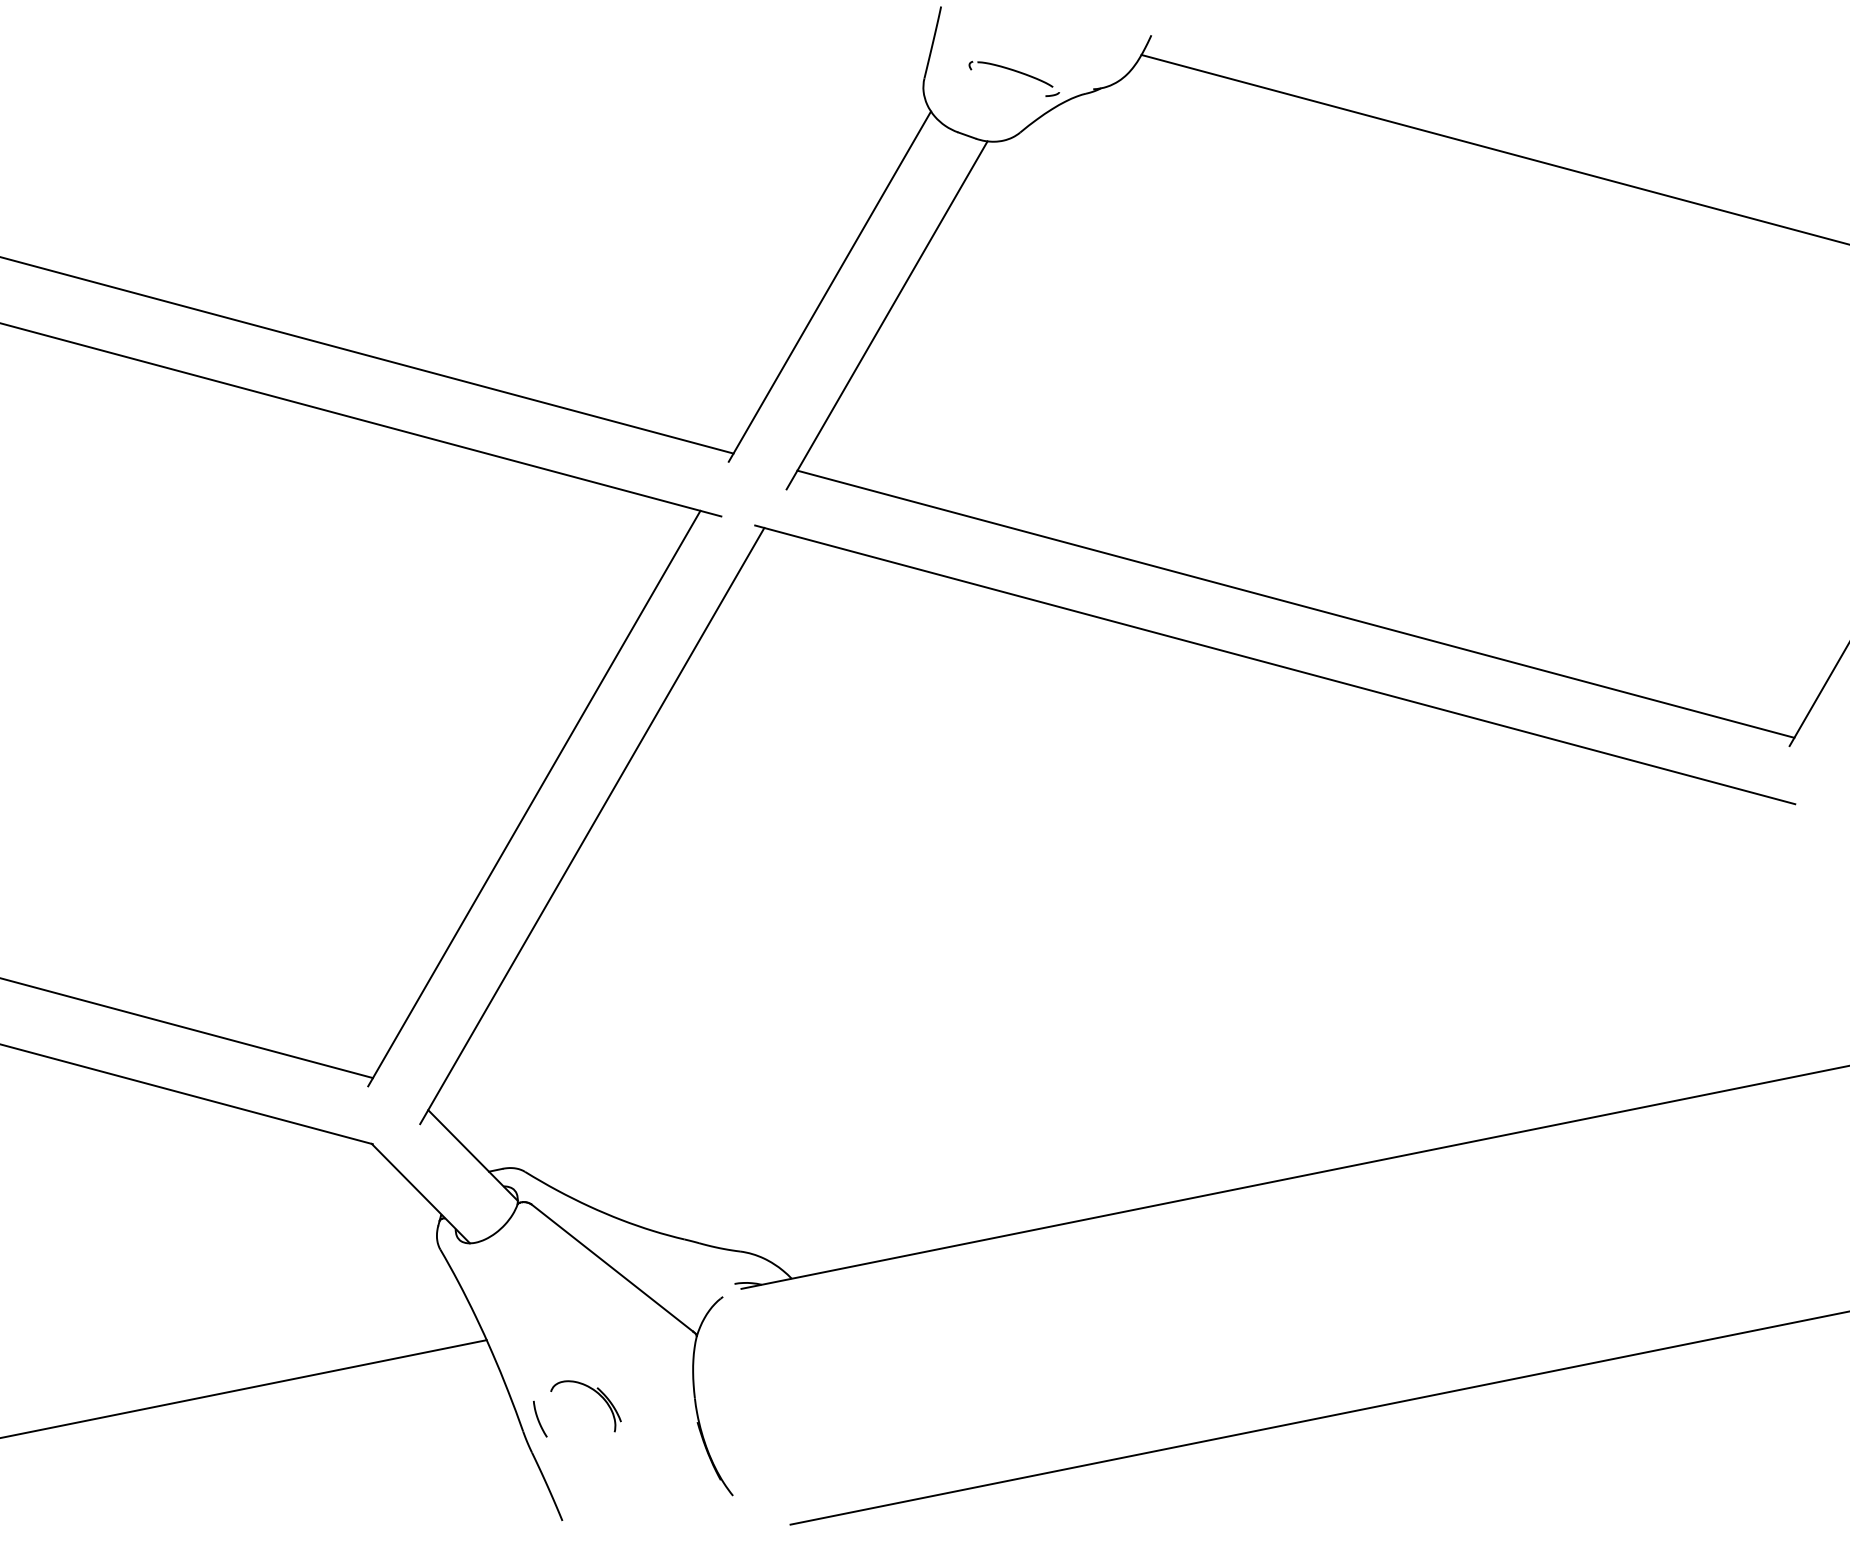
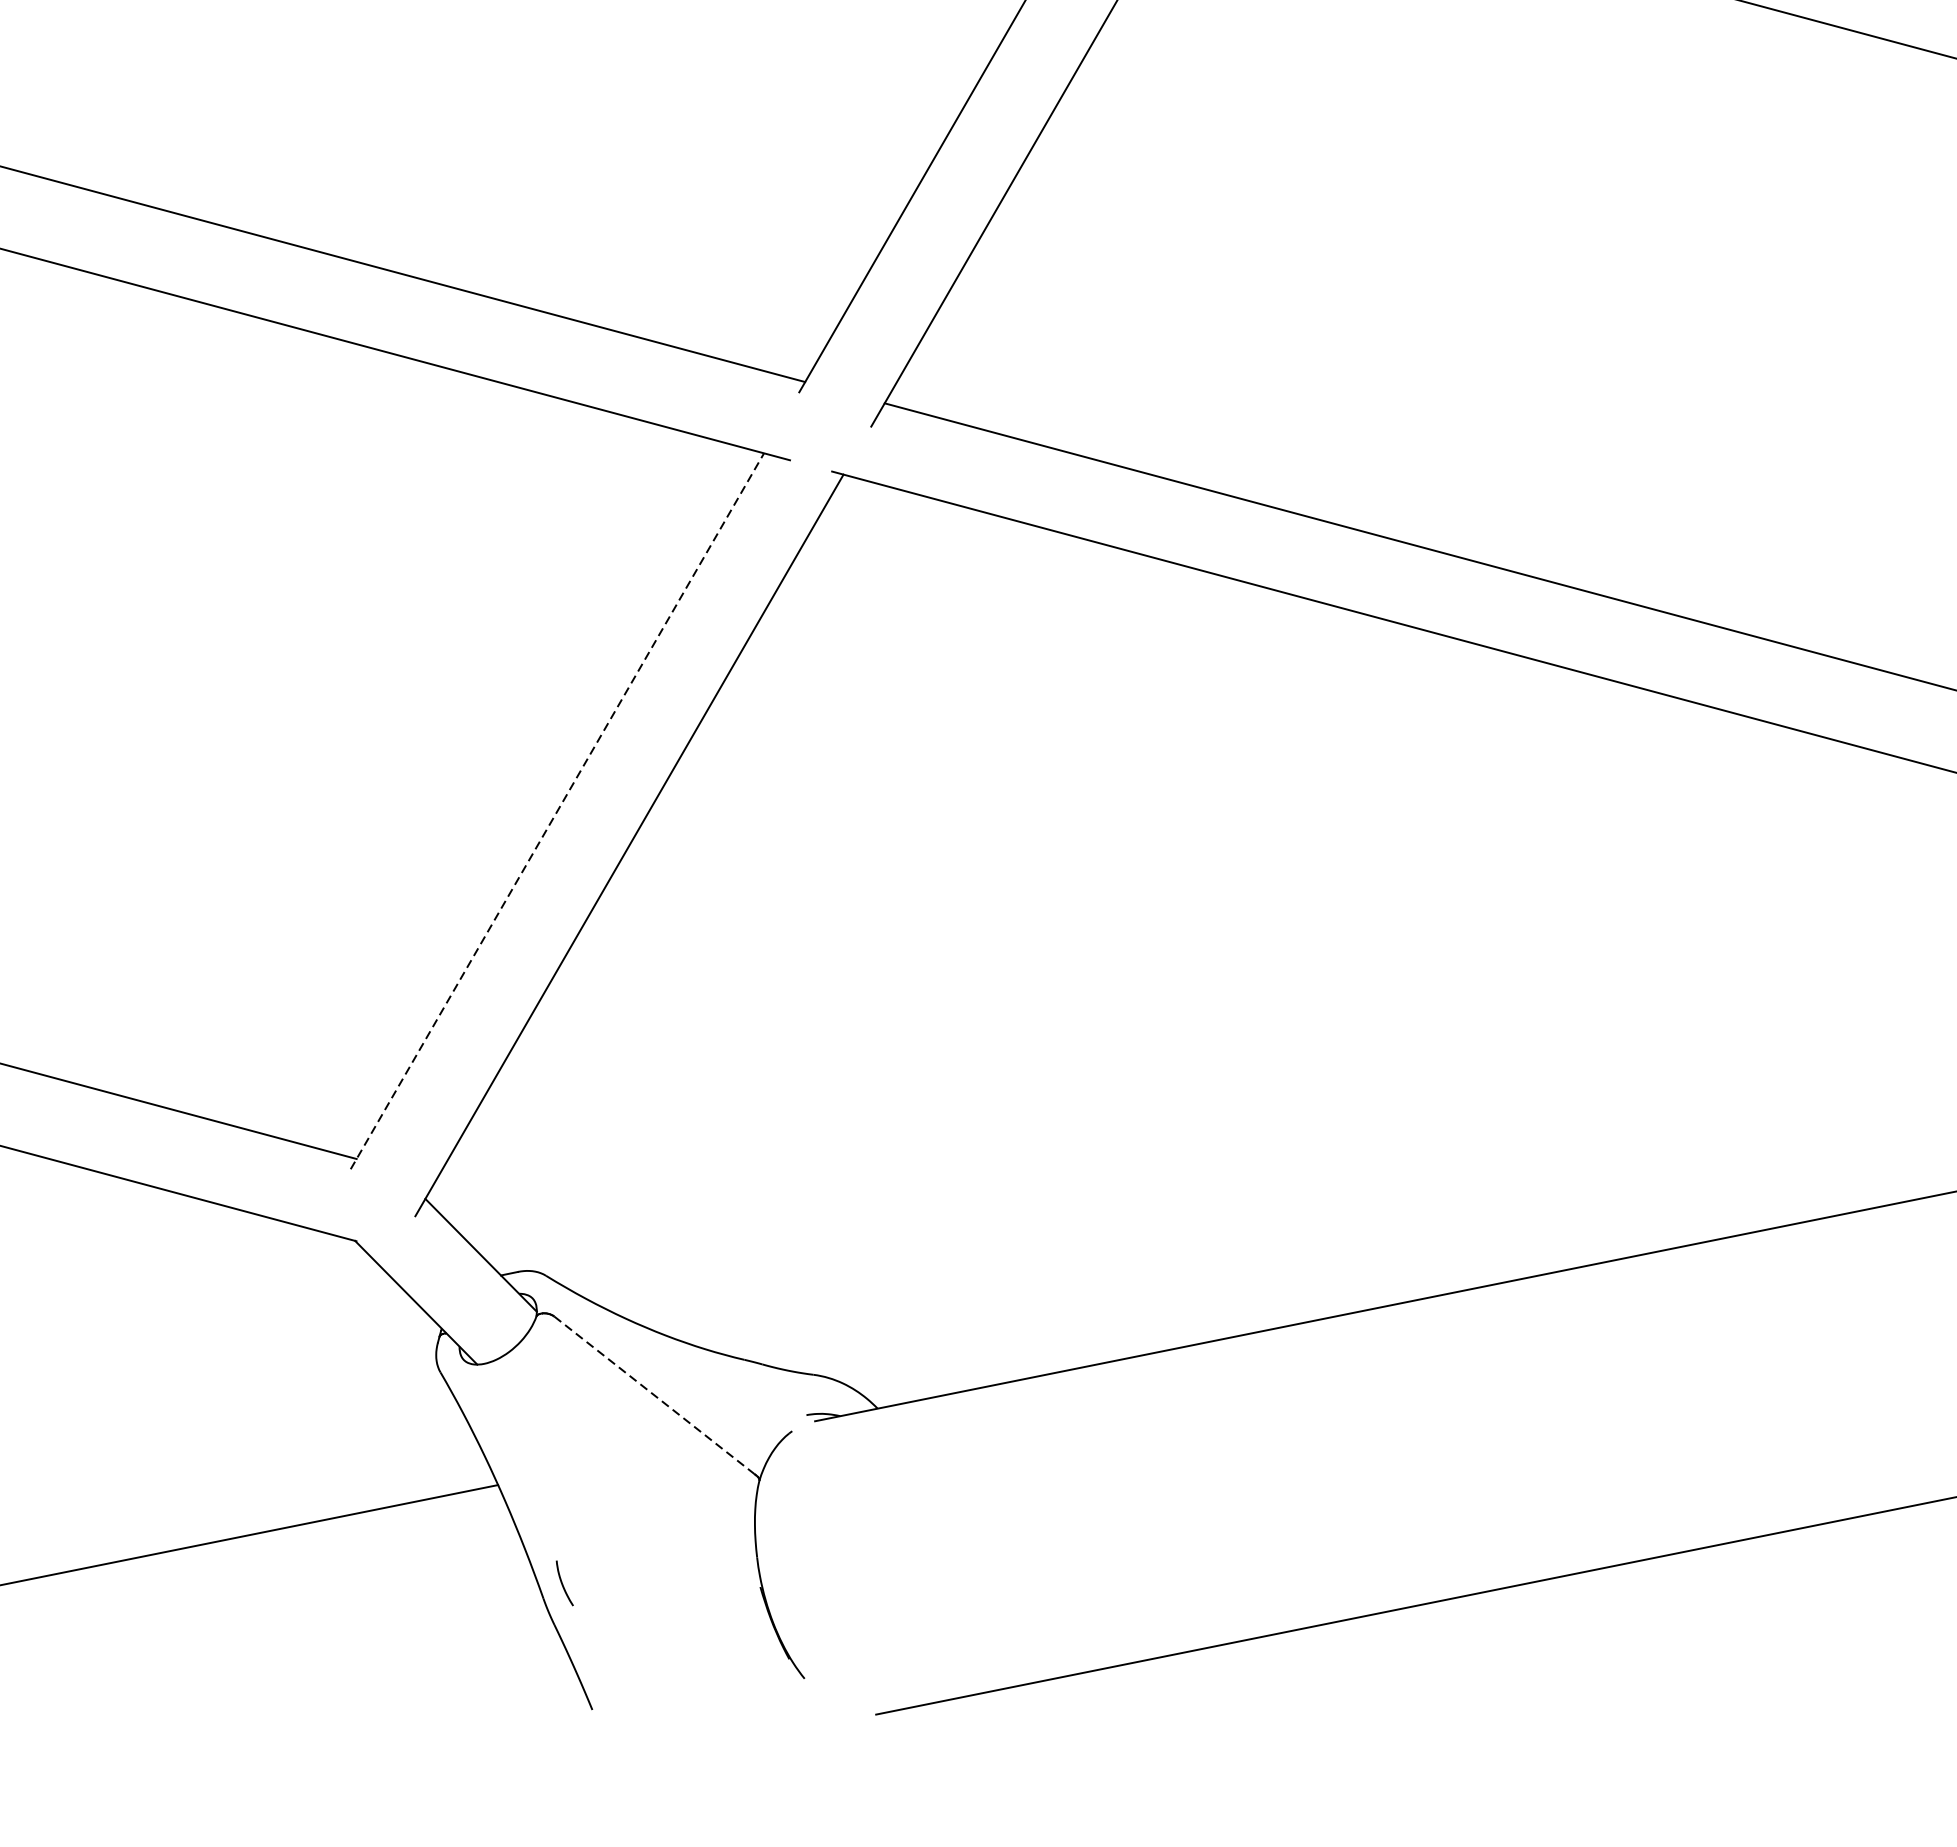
line: (534, 798) -> (557, 811), solid -> dashed
line: (612, 1268) -> (654, 1395), solid -> dashed
part: (596, 1393) -> (634, 1551), removed

